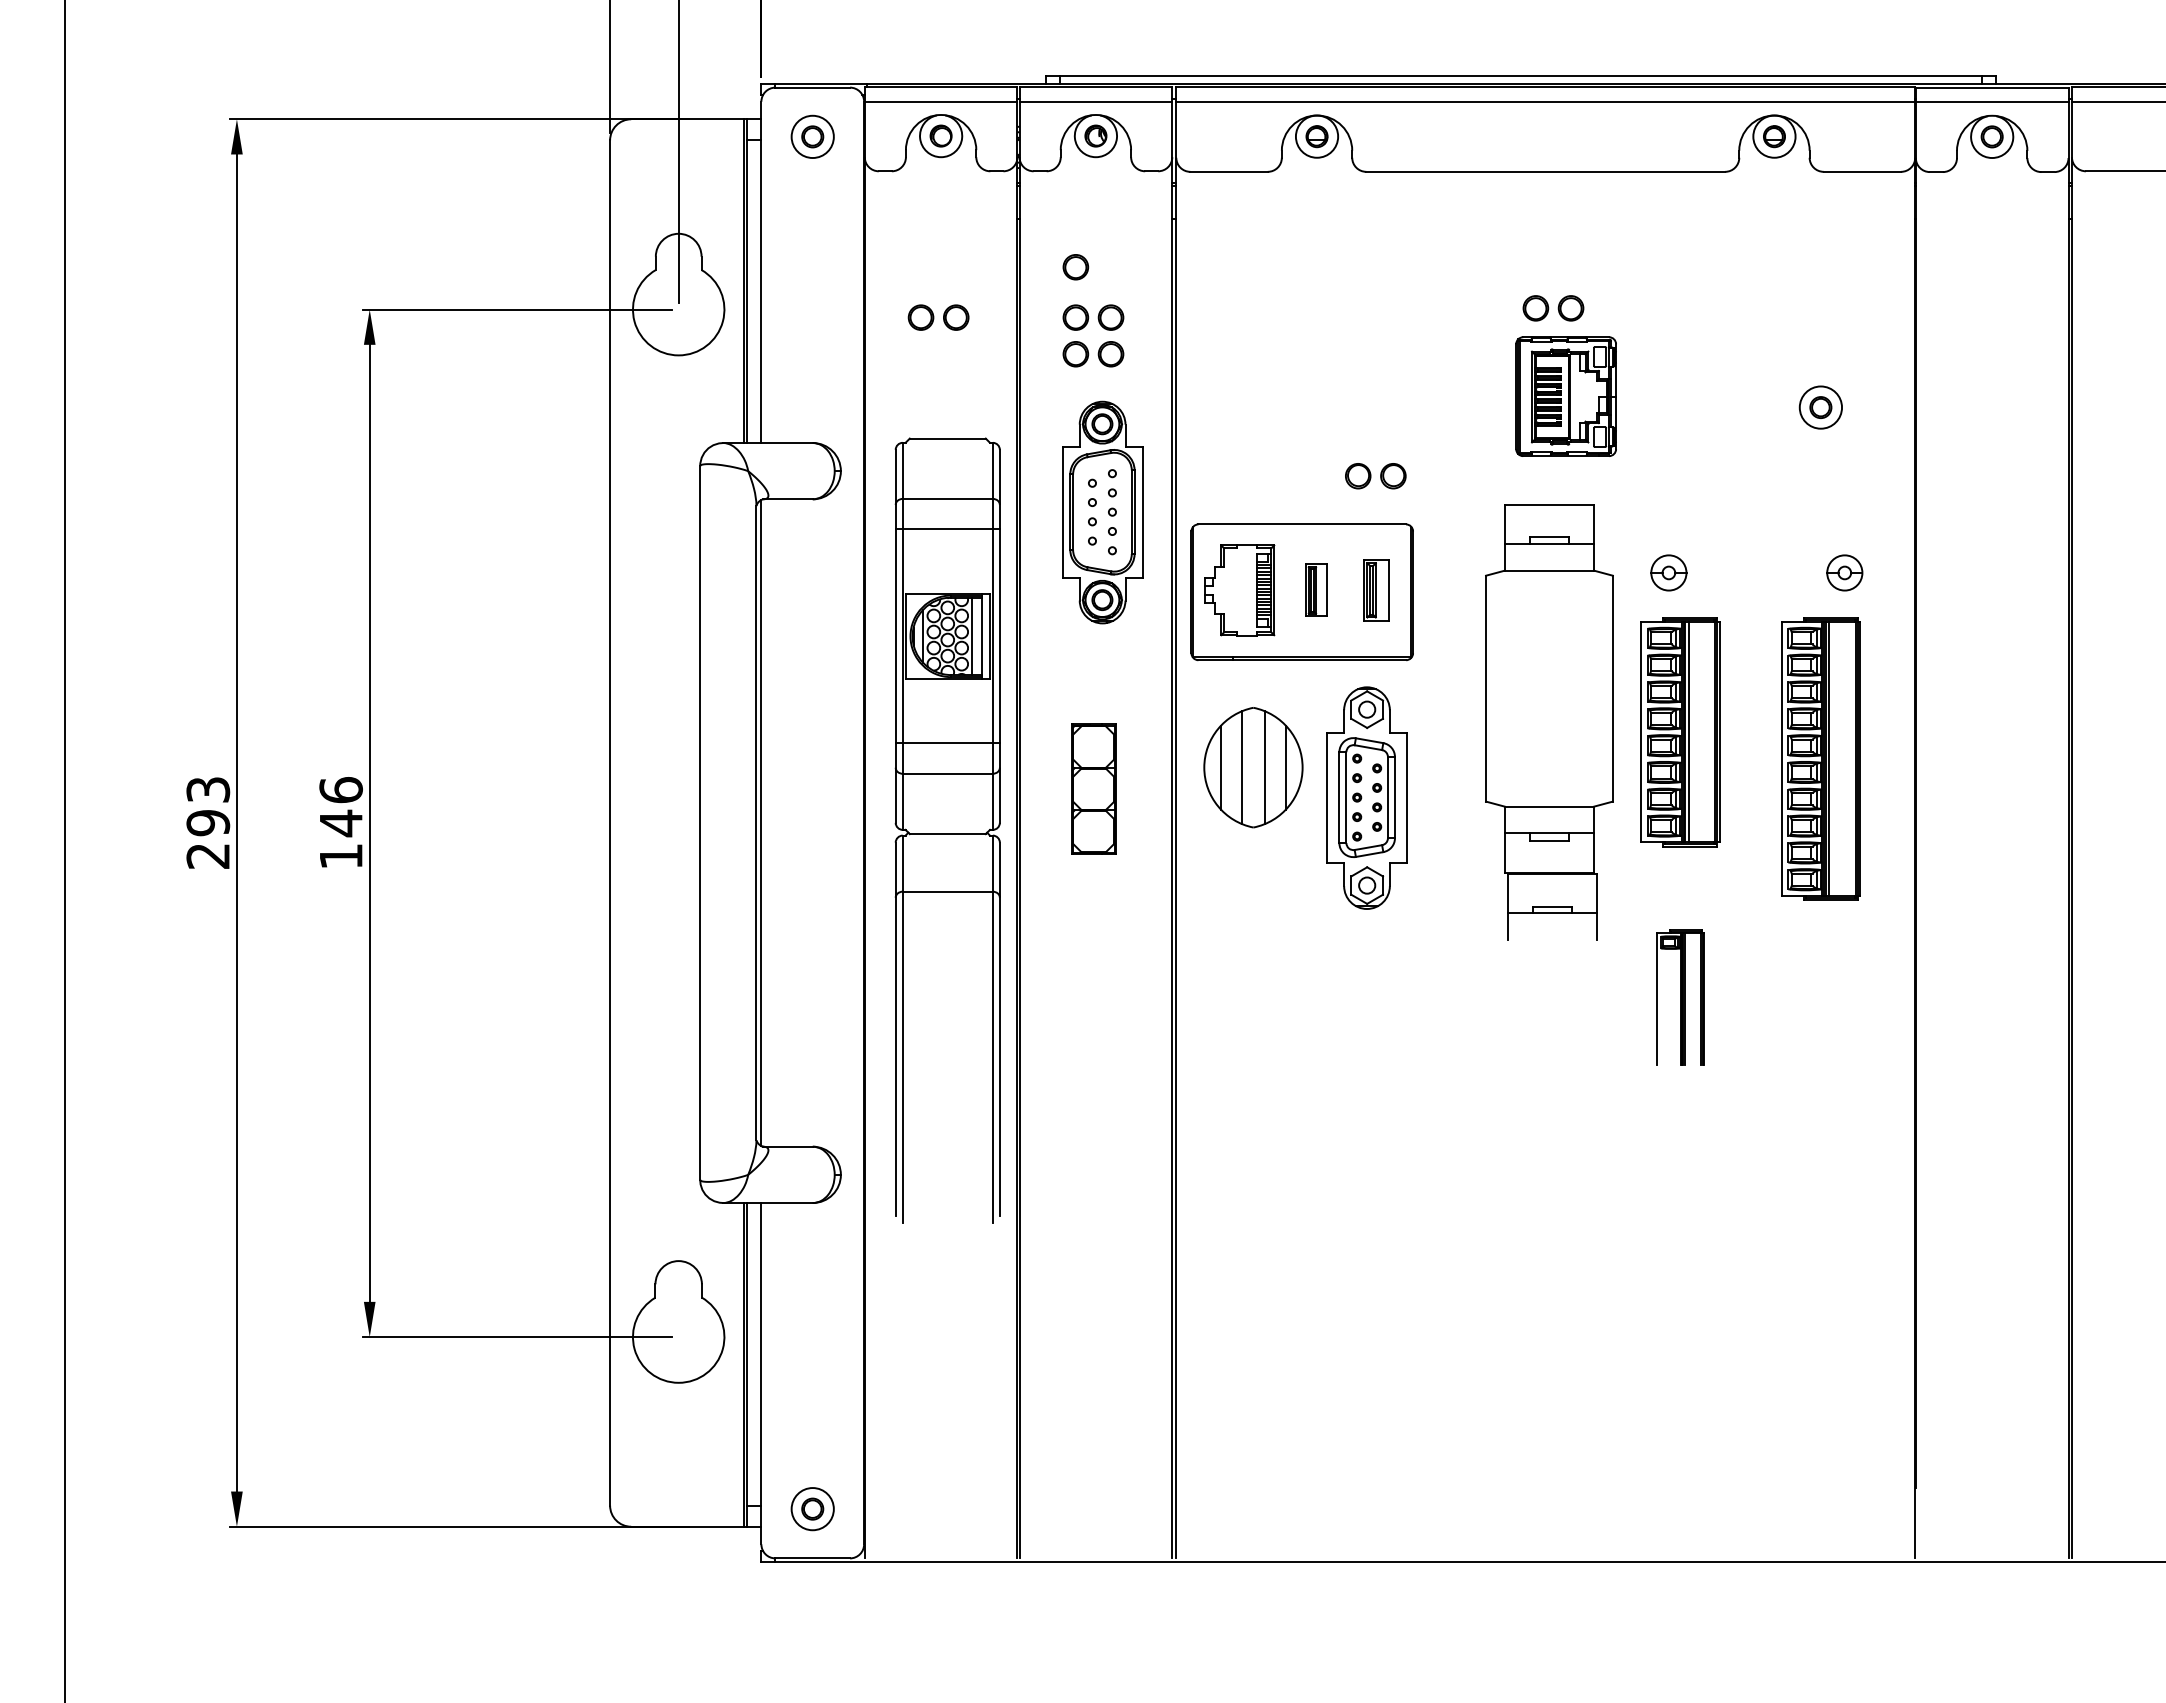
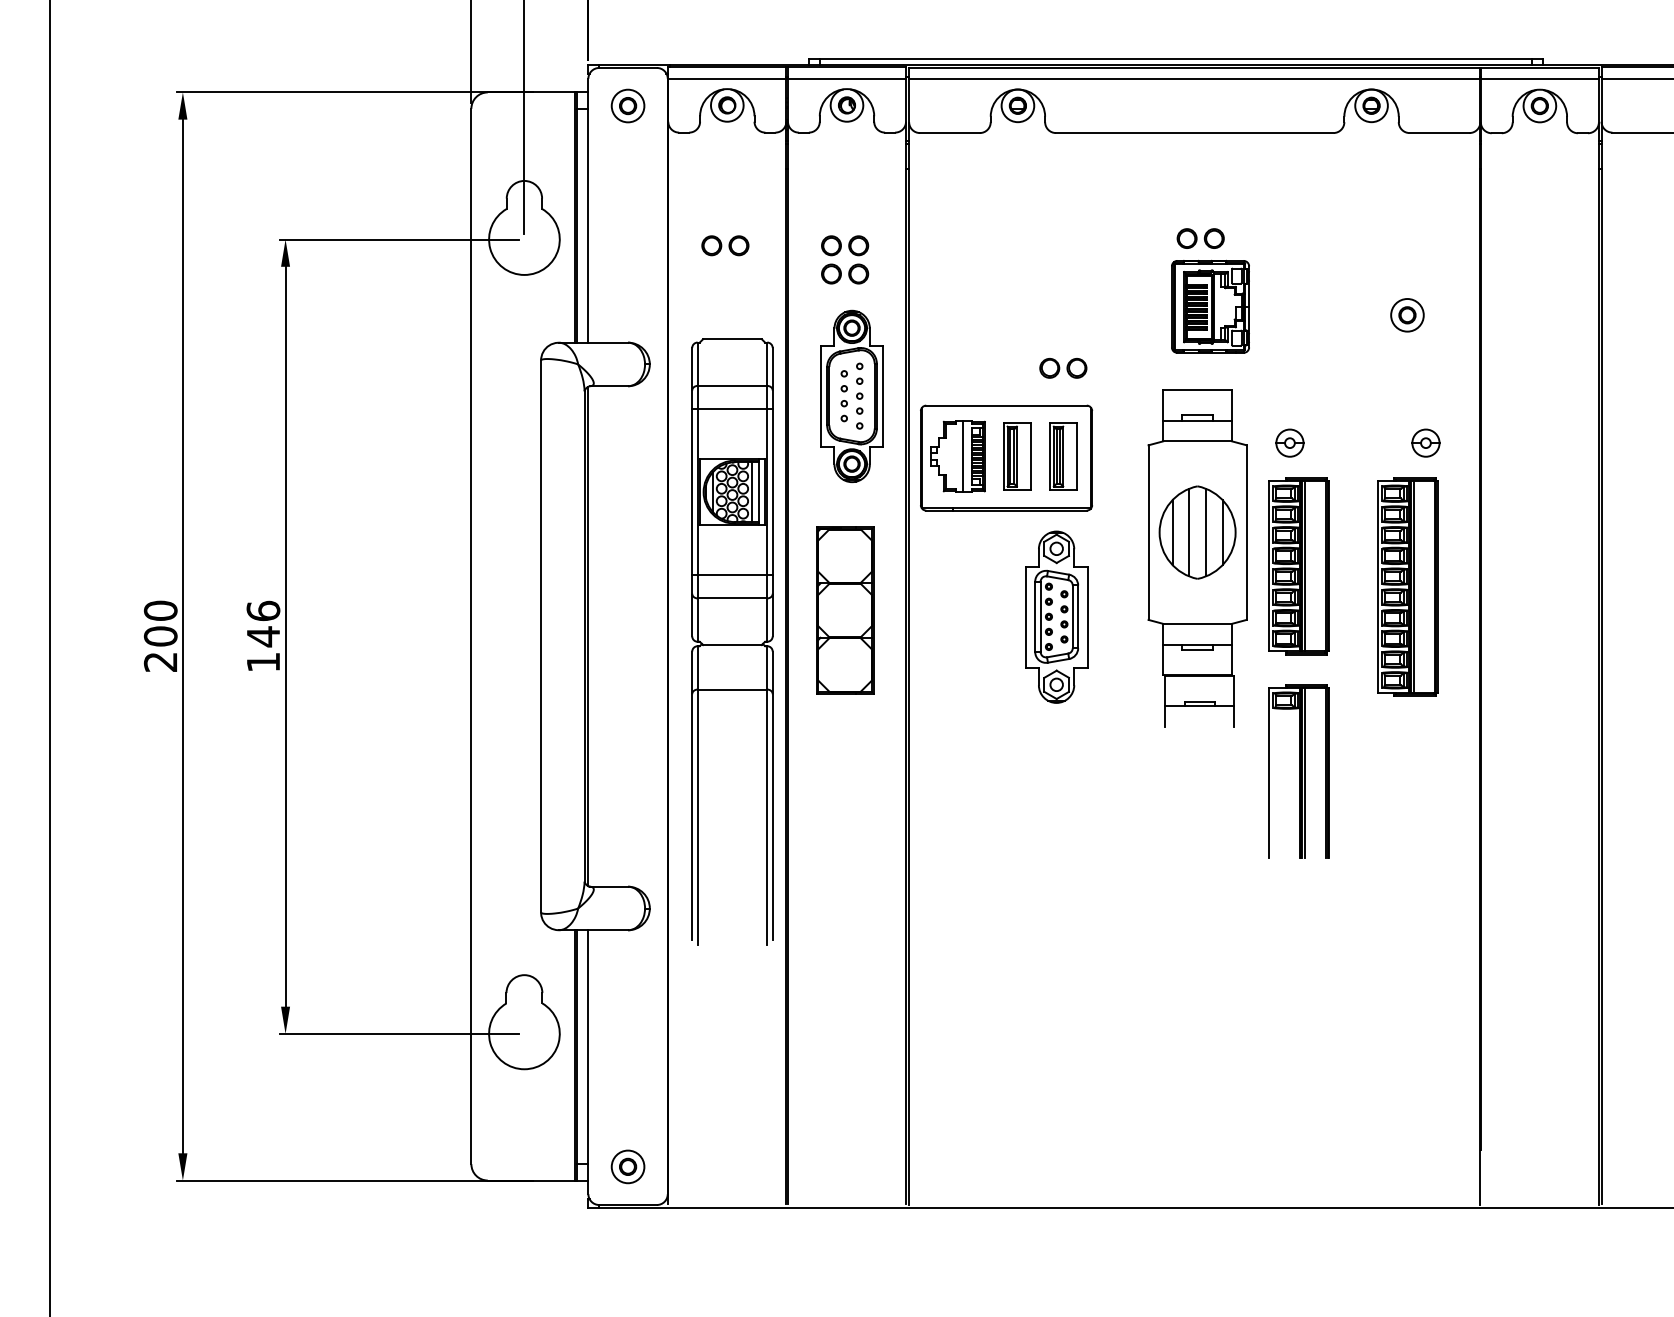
part: (1075, 267) -> (831, 207), removed
line: (1245, 589) -> (962, 455), added
part: (1316, 590) -> (1017, 456), size x1.67
part: (1376, 590) -> (1063, 456), size x1.43
part: (1253, 767) -> (1197, 532), moved
part: (1093, 788) -> (845, 609), size x1.67
text: (208, 806) -> (160, 623), 293 -> 200
part: (1680, 997) -> (1298, 771), size x1.67

